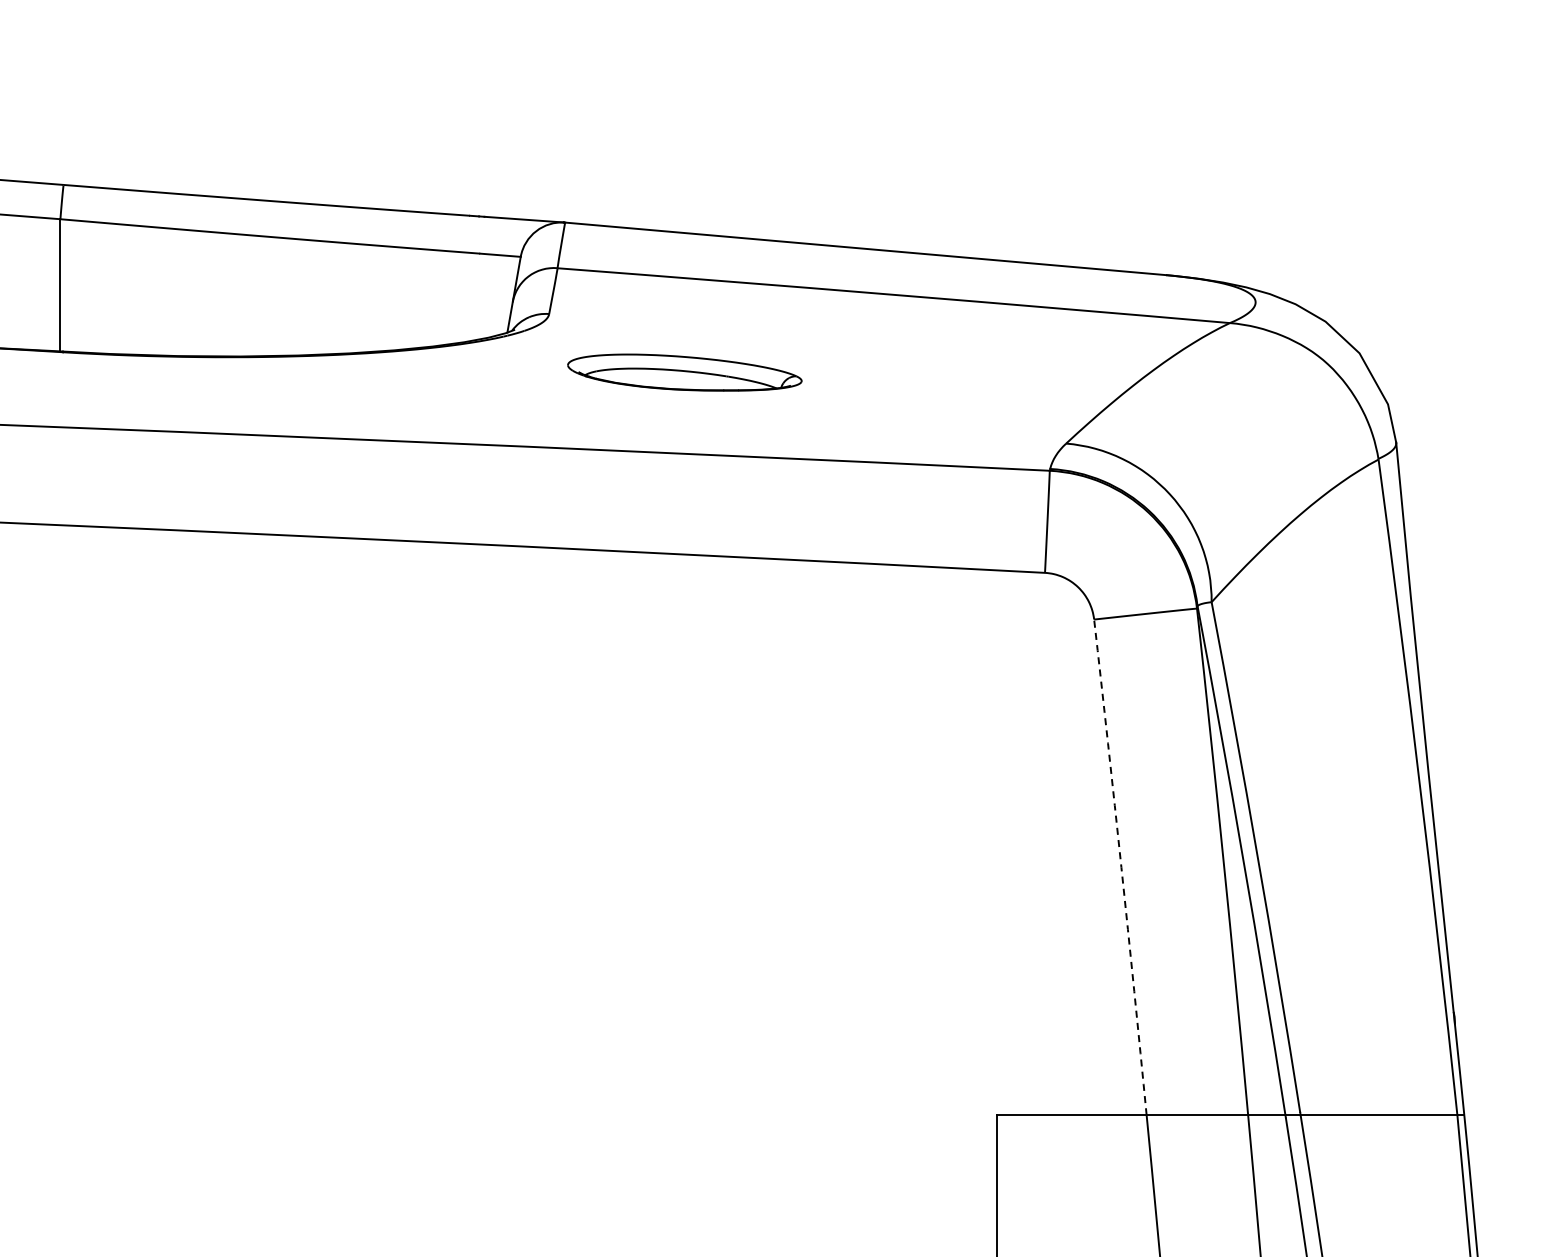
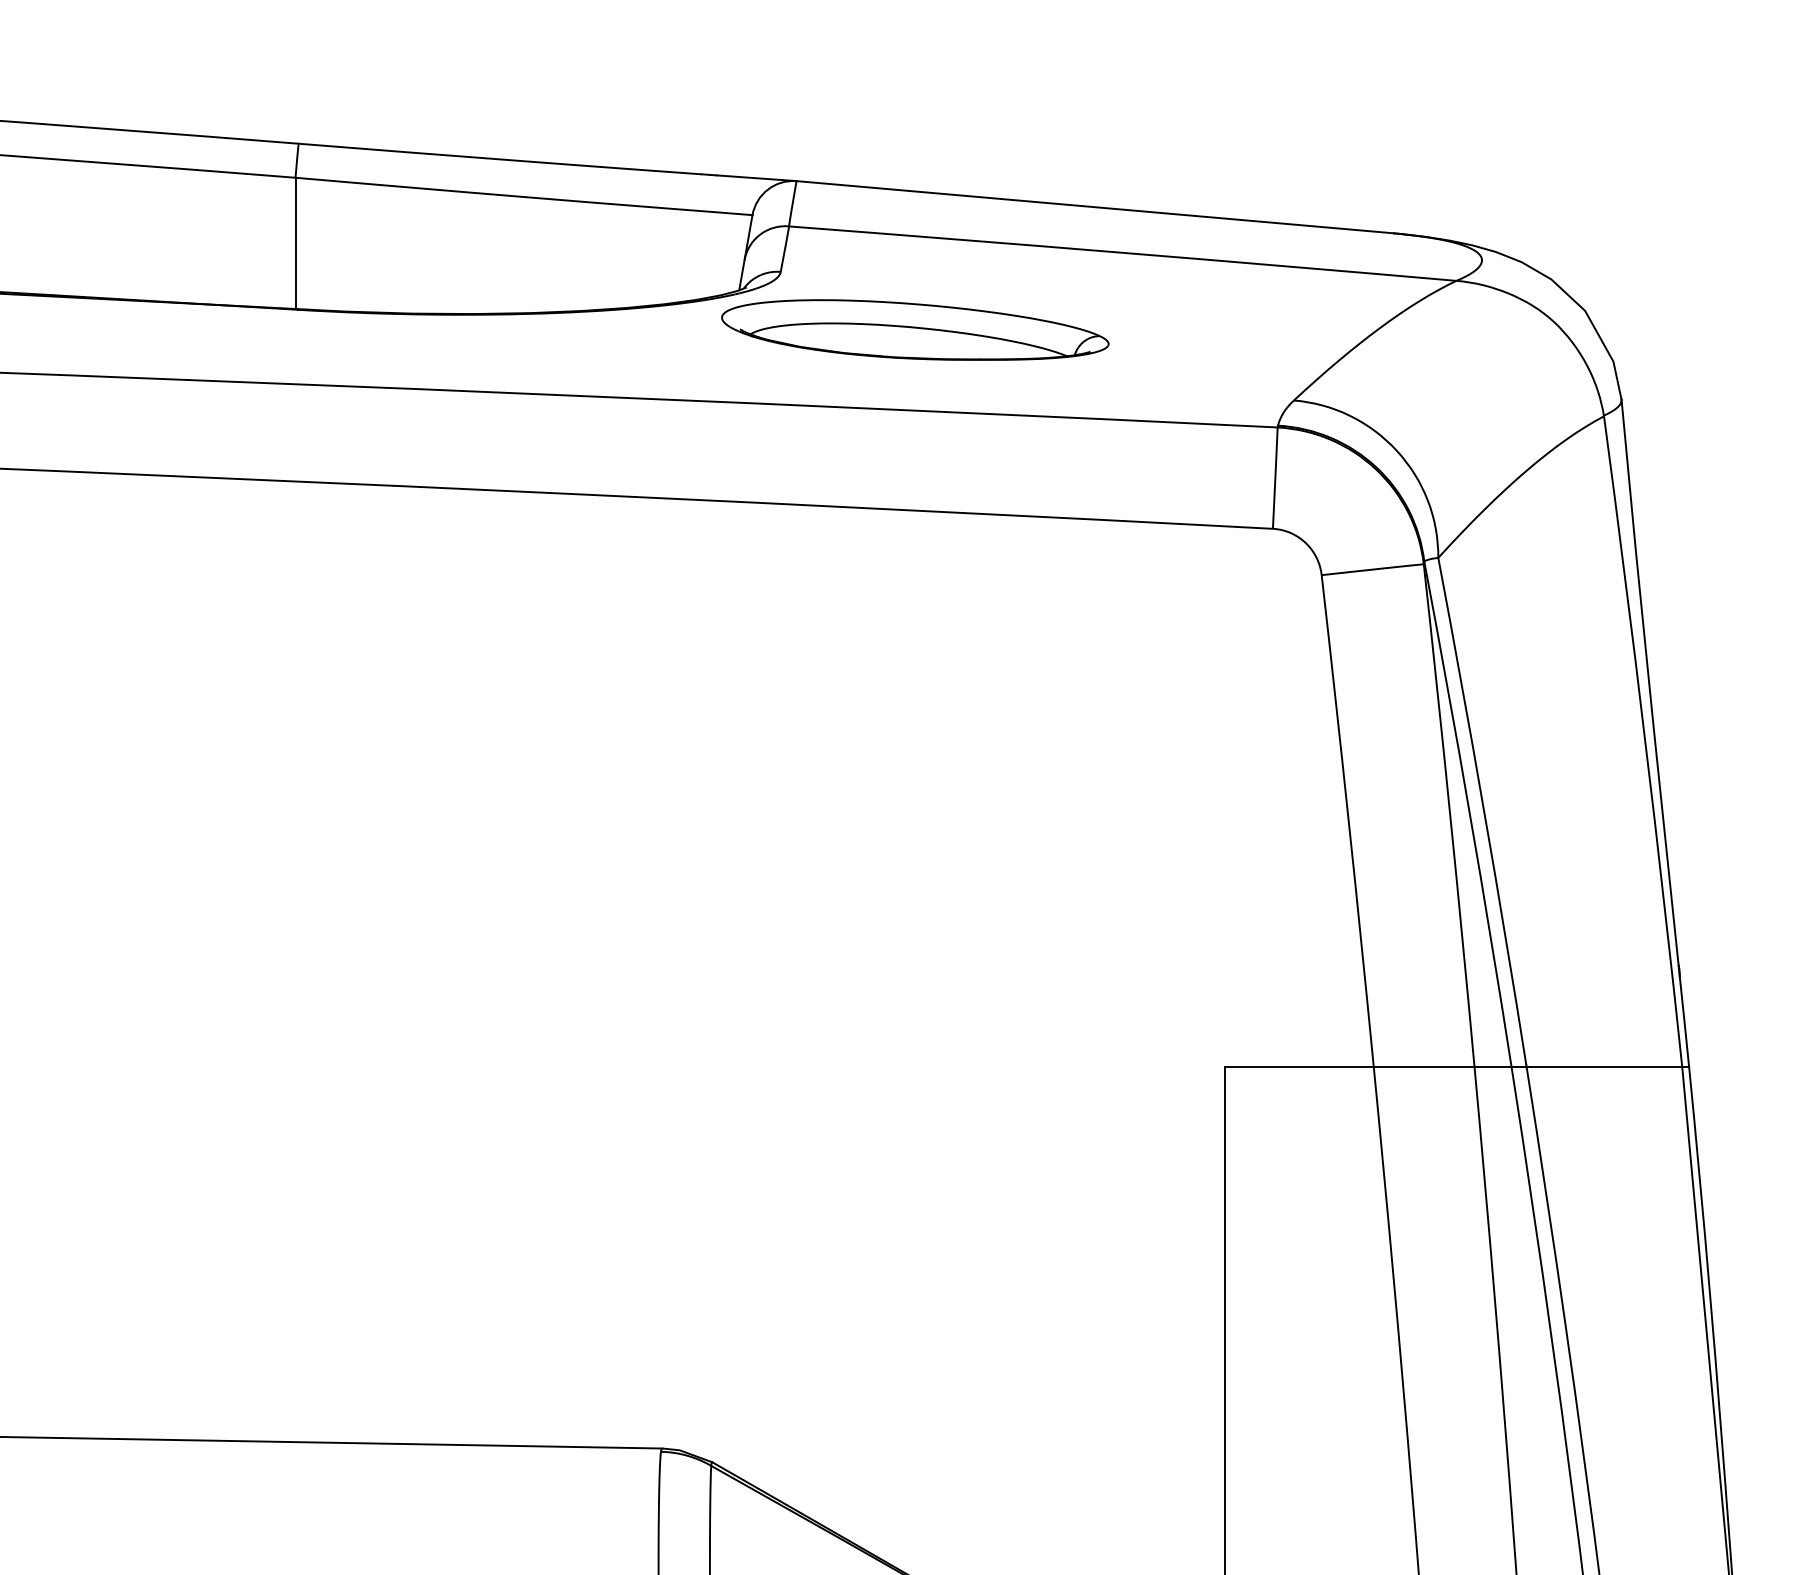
part: (684, 372) -> (915, 329), size x1.67
arc: (1121, 867) -> (1348, 821), dashed -> solid

